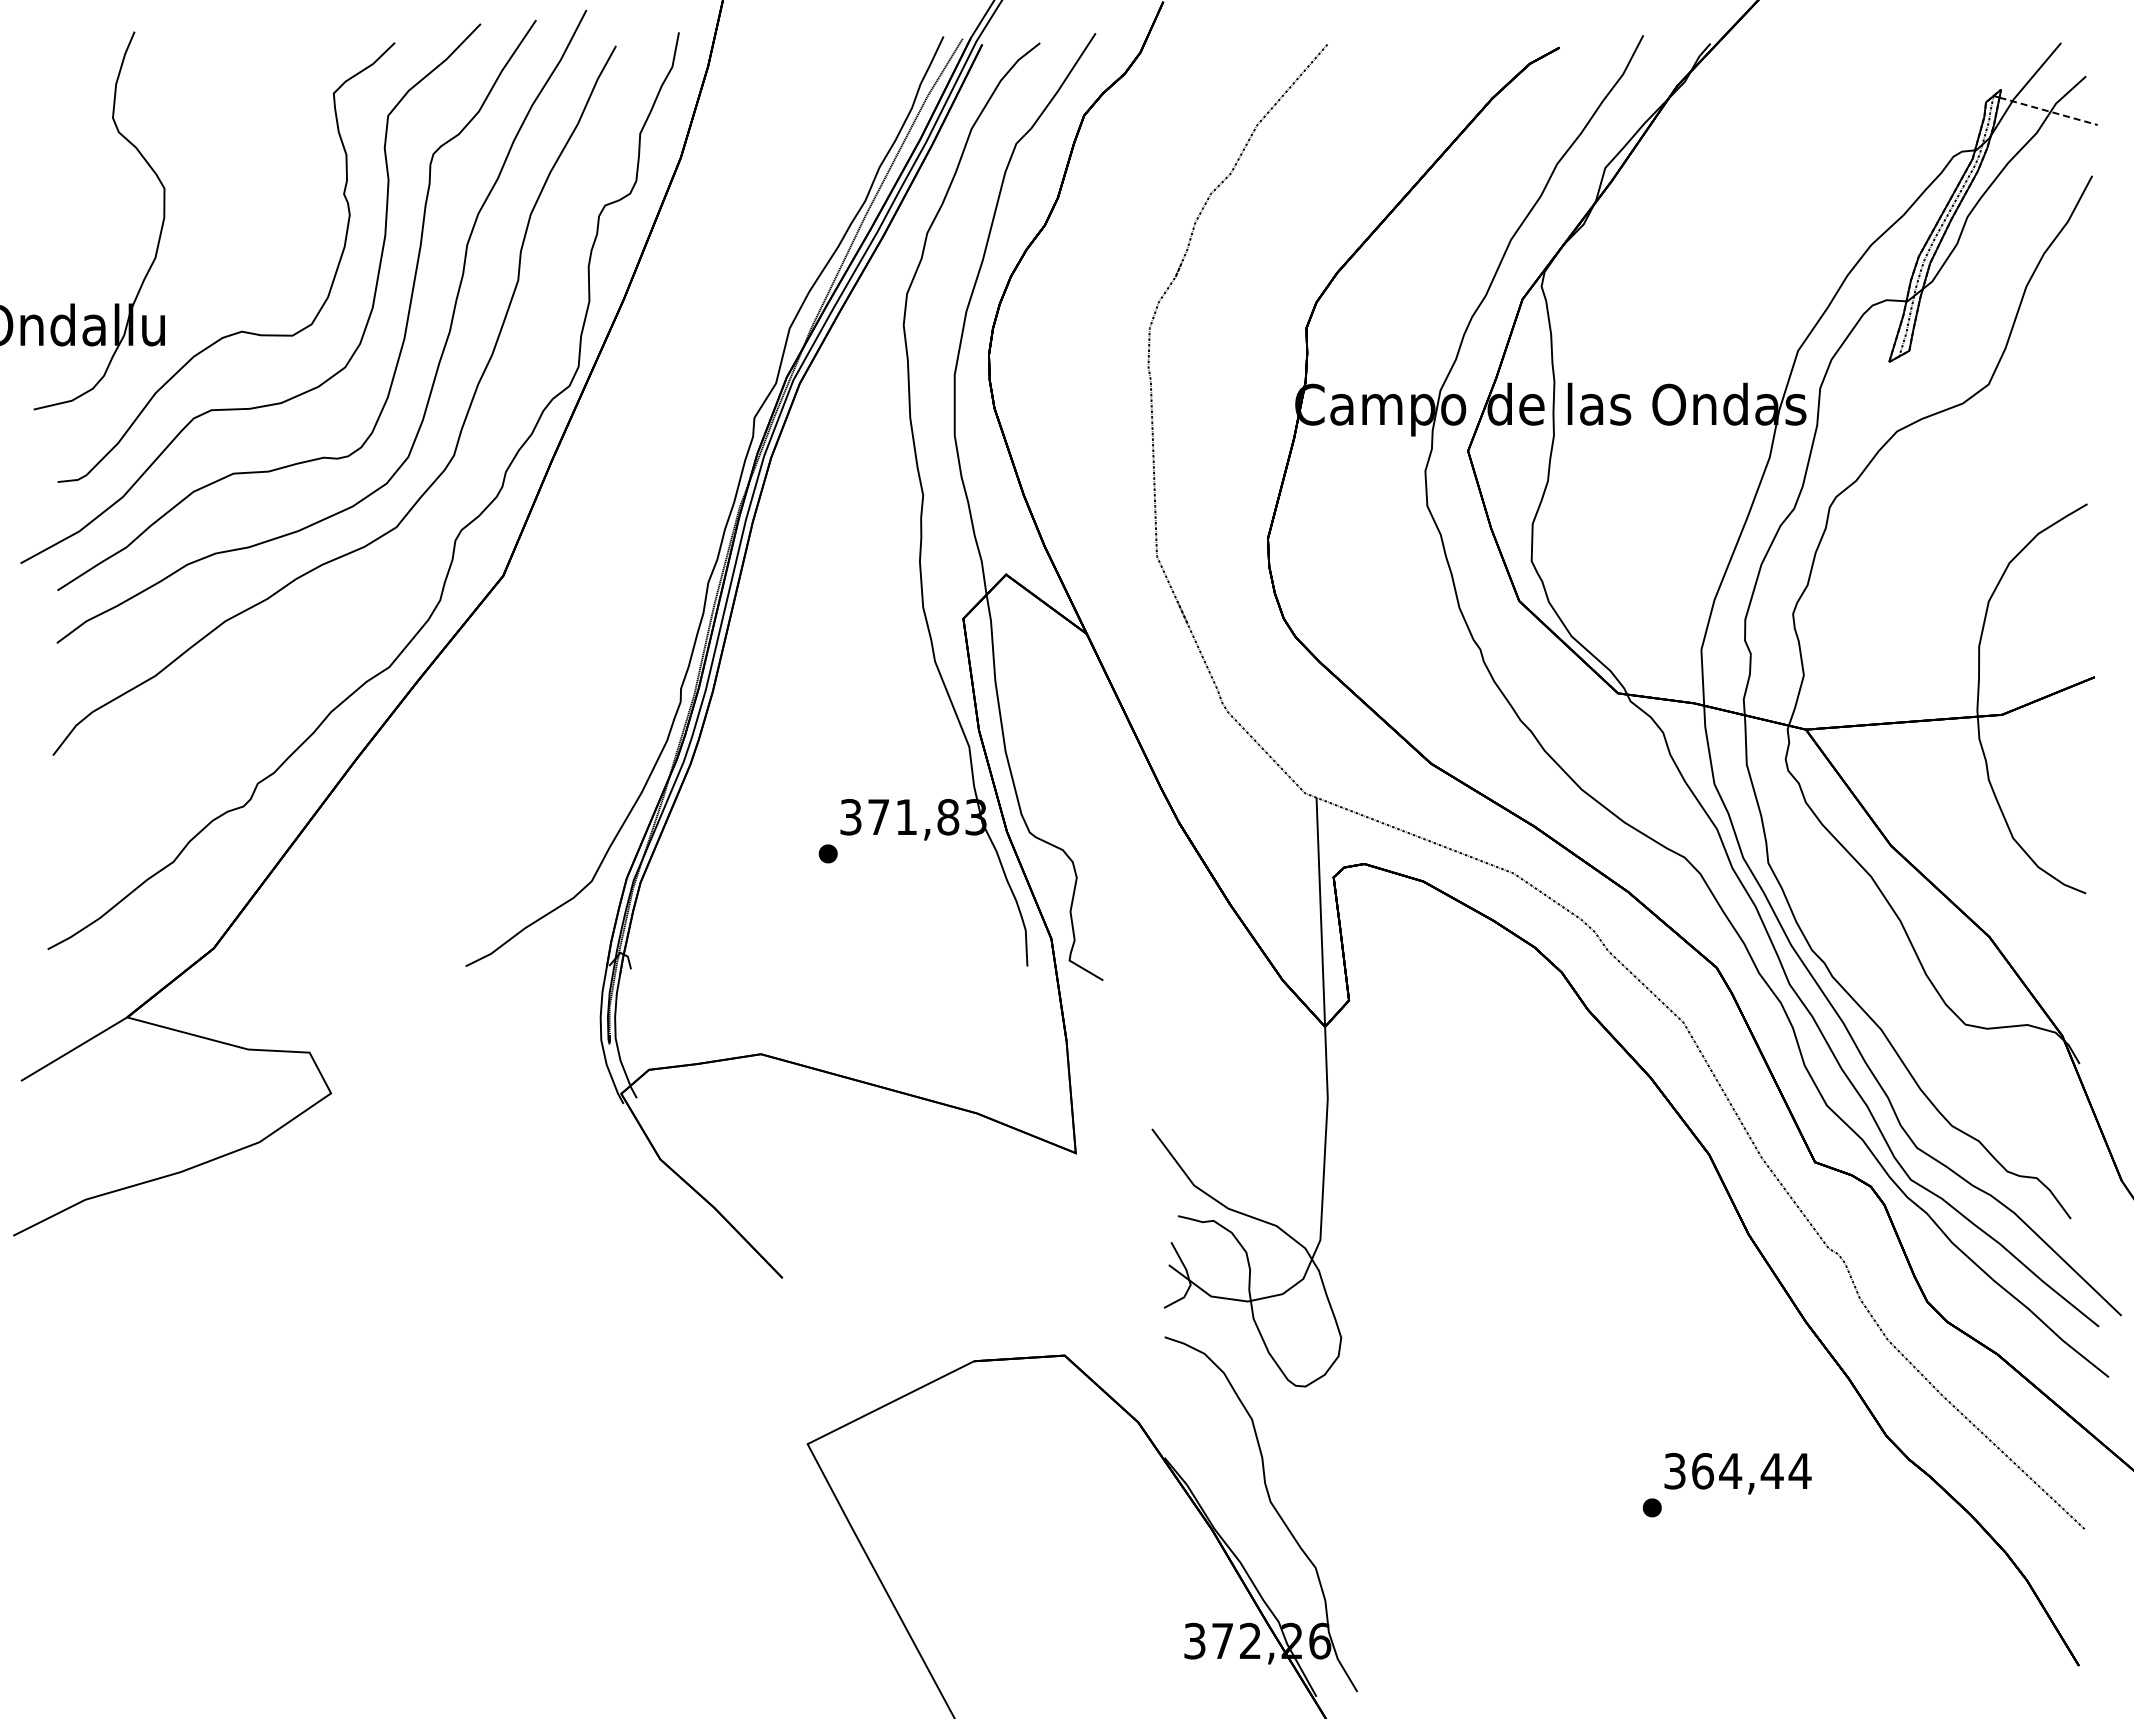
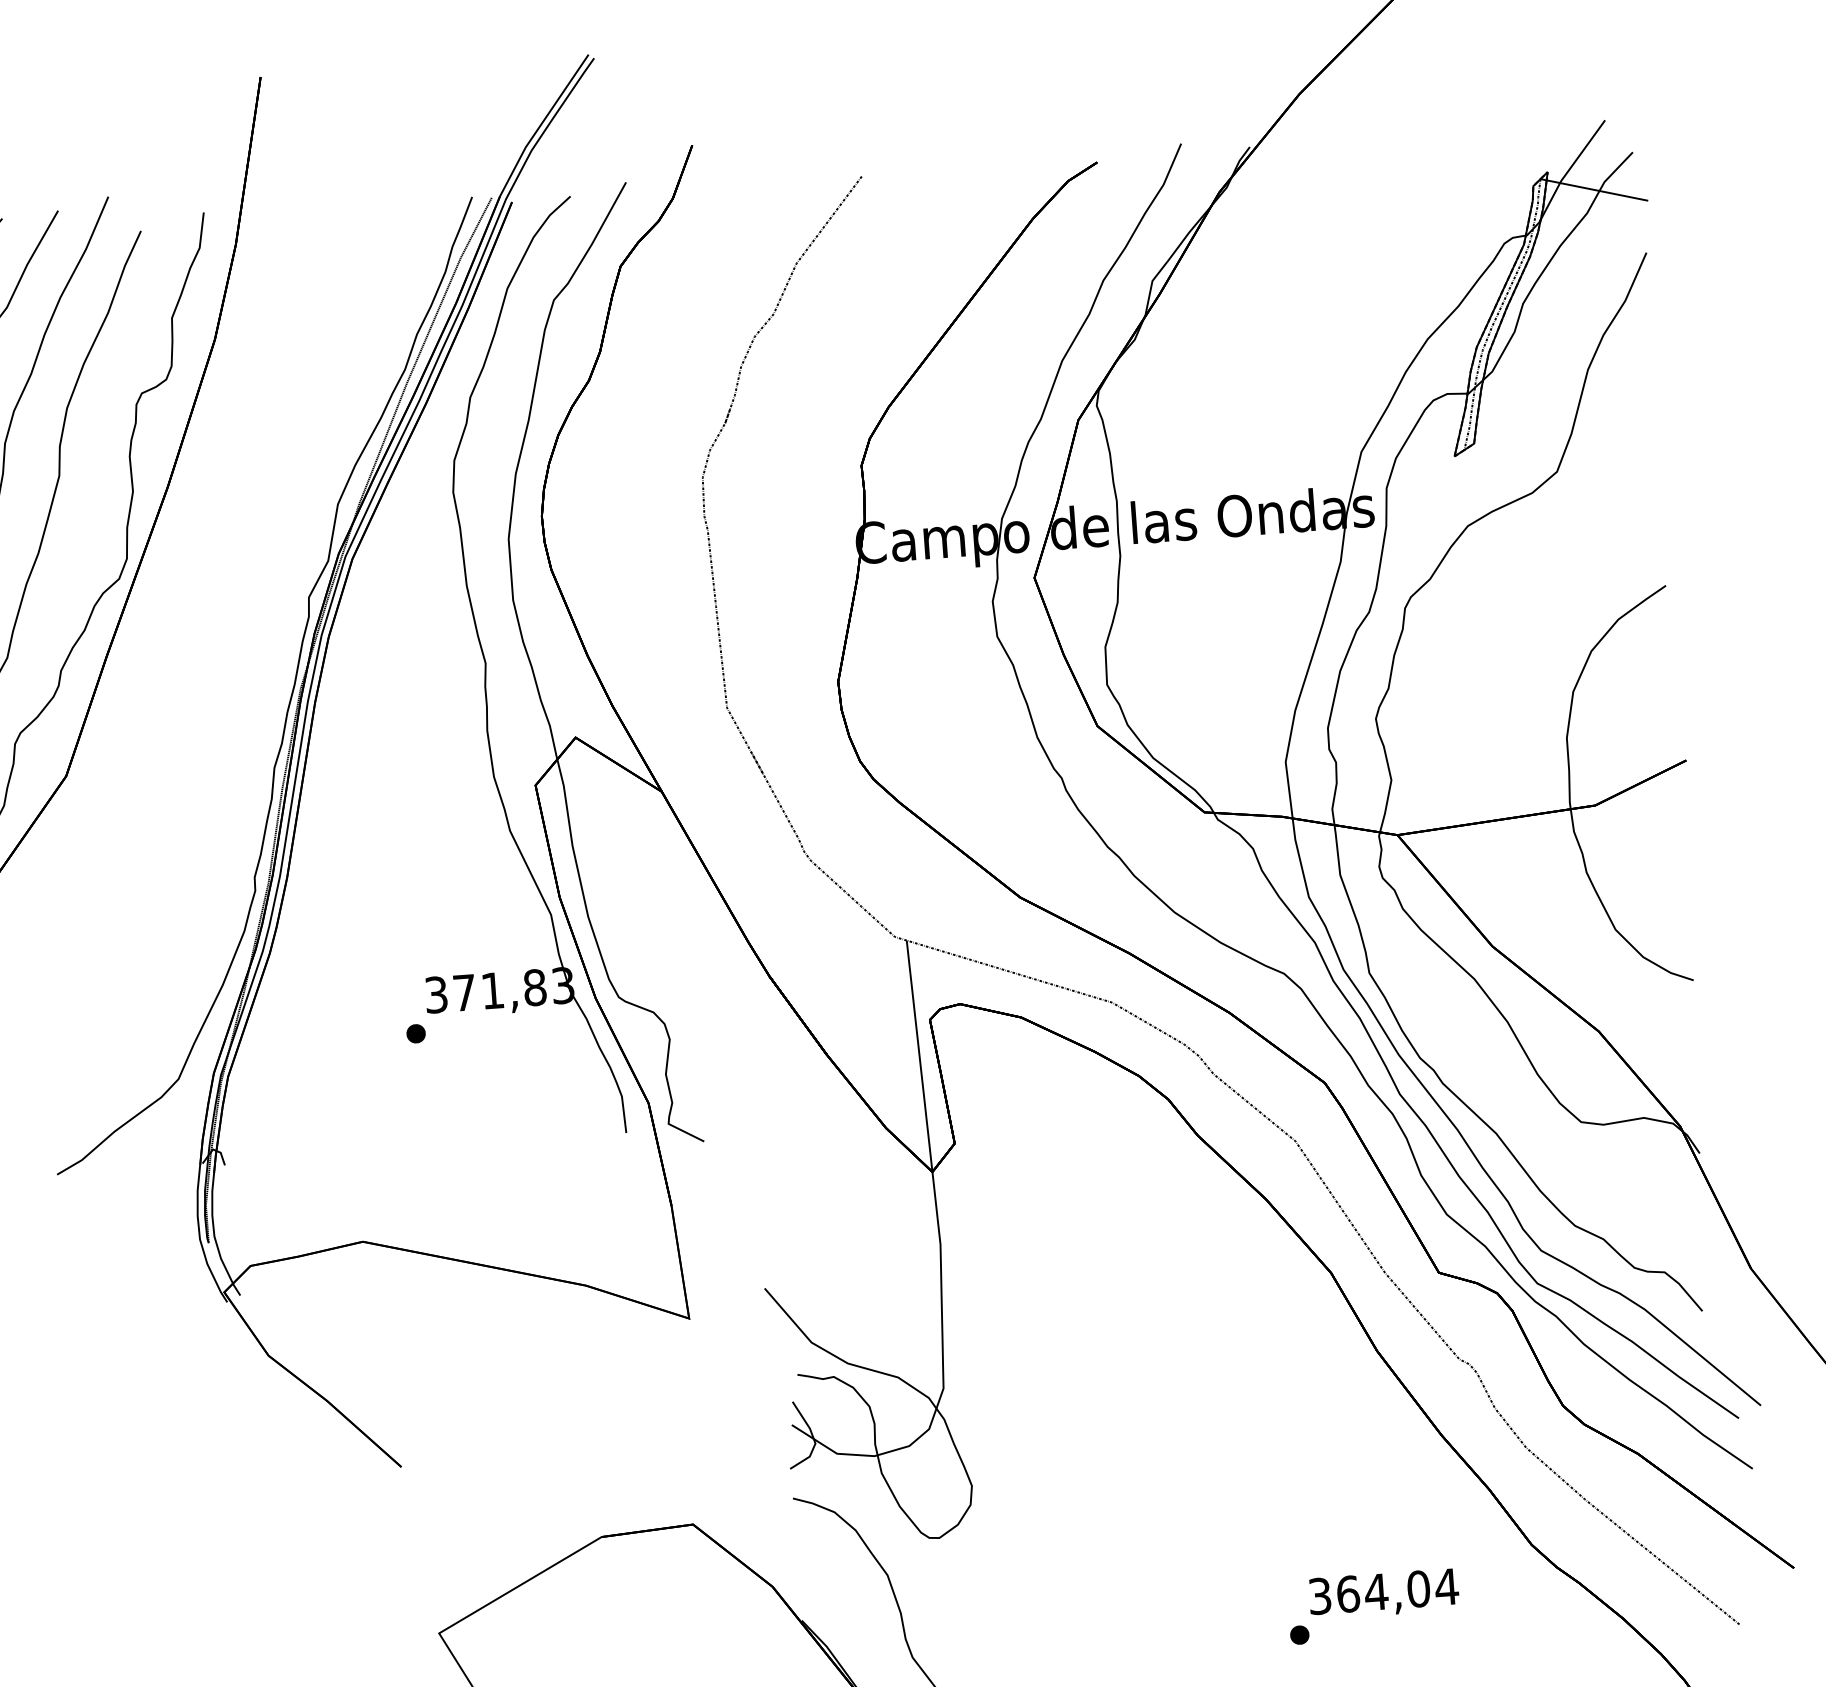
line: (2048, 111) -> (1597, 190), dashed -> solid
text: (1771, 1470) -> (1417, 1588), 364,44 -> 364,04

